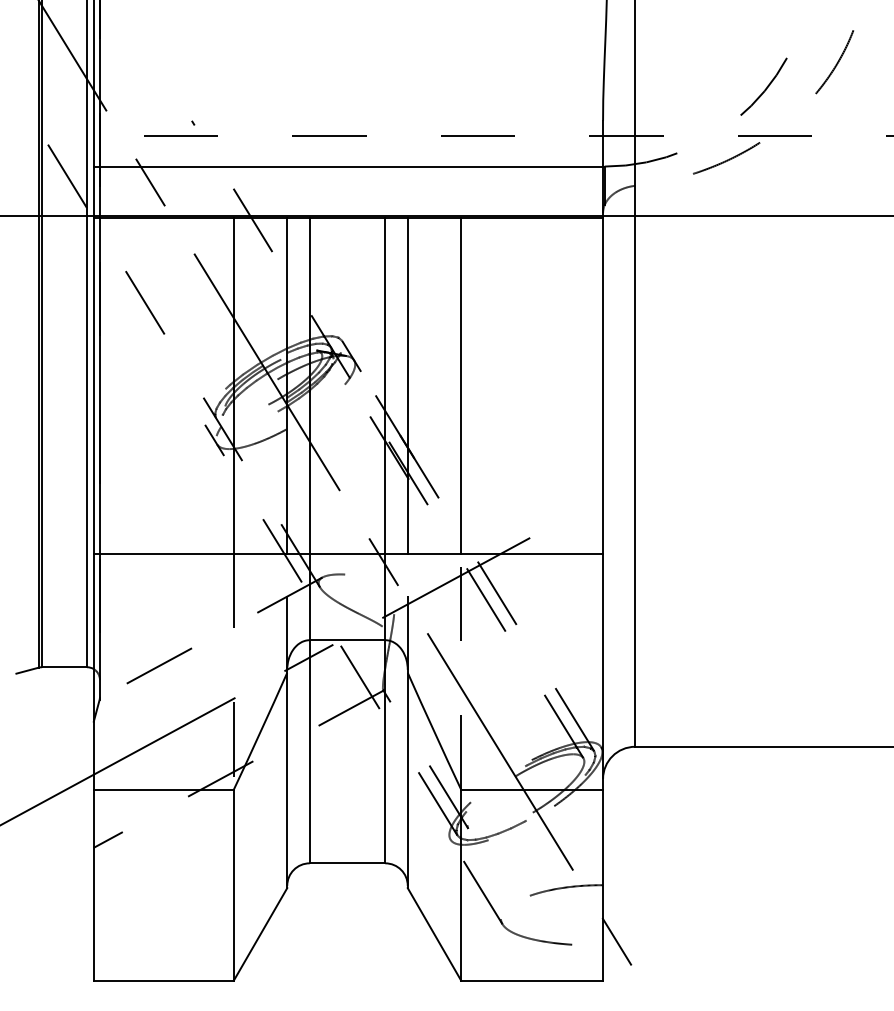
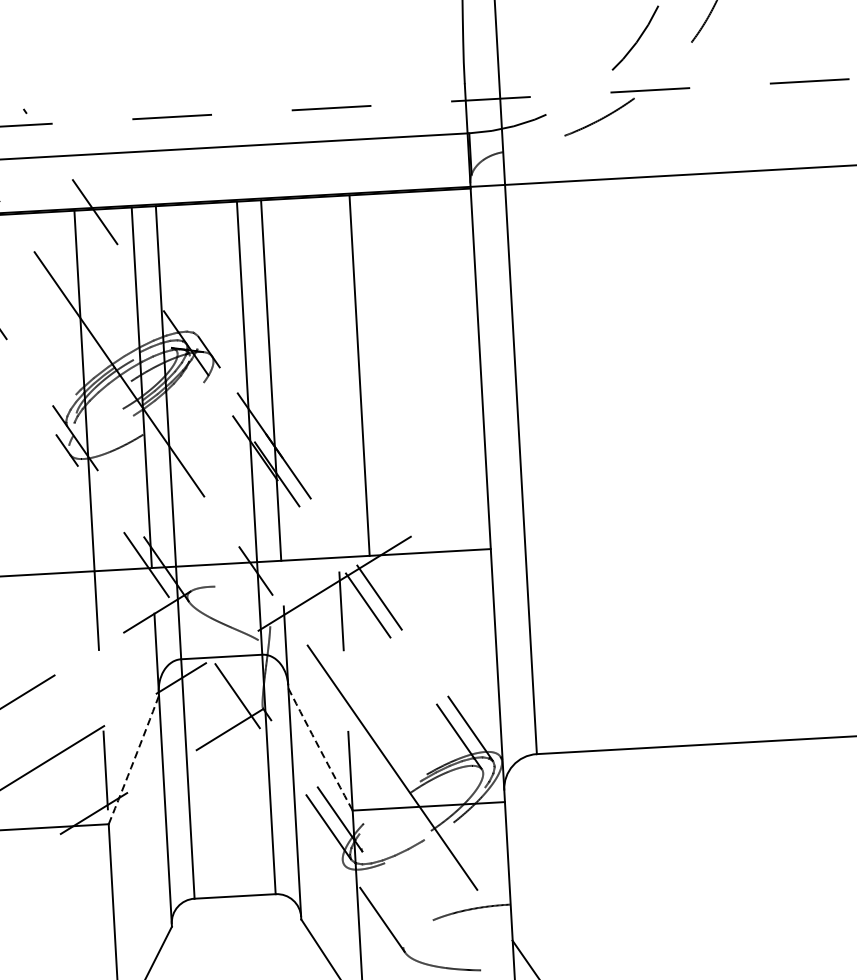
line: (461, 385) -> (359, 375), moved
arc: (260, 731) -> (133, 760), solid -> dashed
arc: (434, 731) -> (320, 749), solid -> dashed

